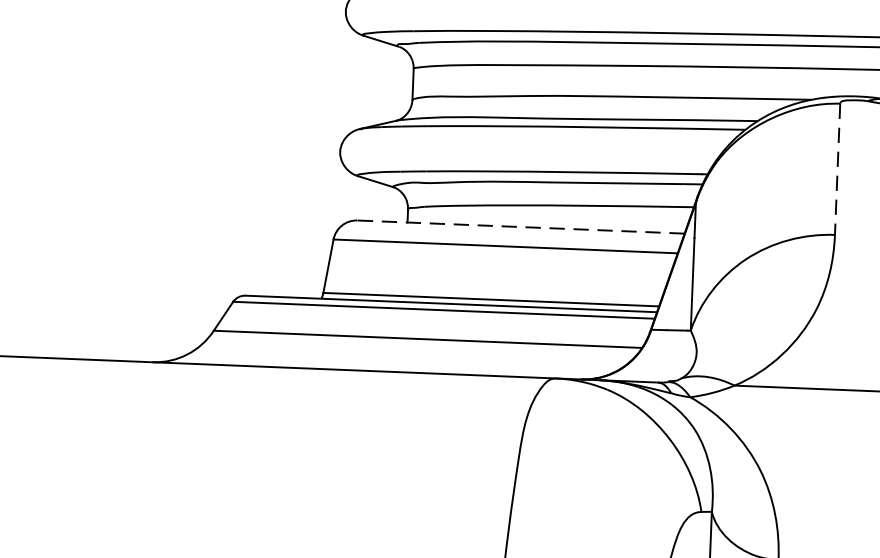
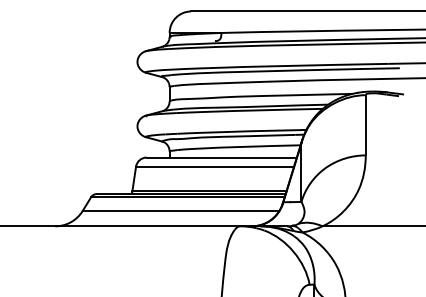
line: (836, 169) -> (365, 125), dashed -> solid
line: (520, 226) -> (221, 157), dashed -> solid

